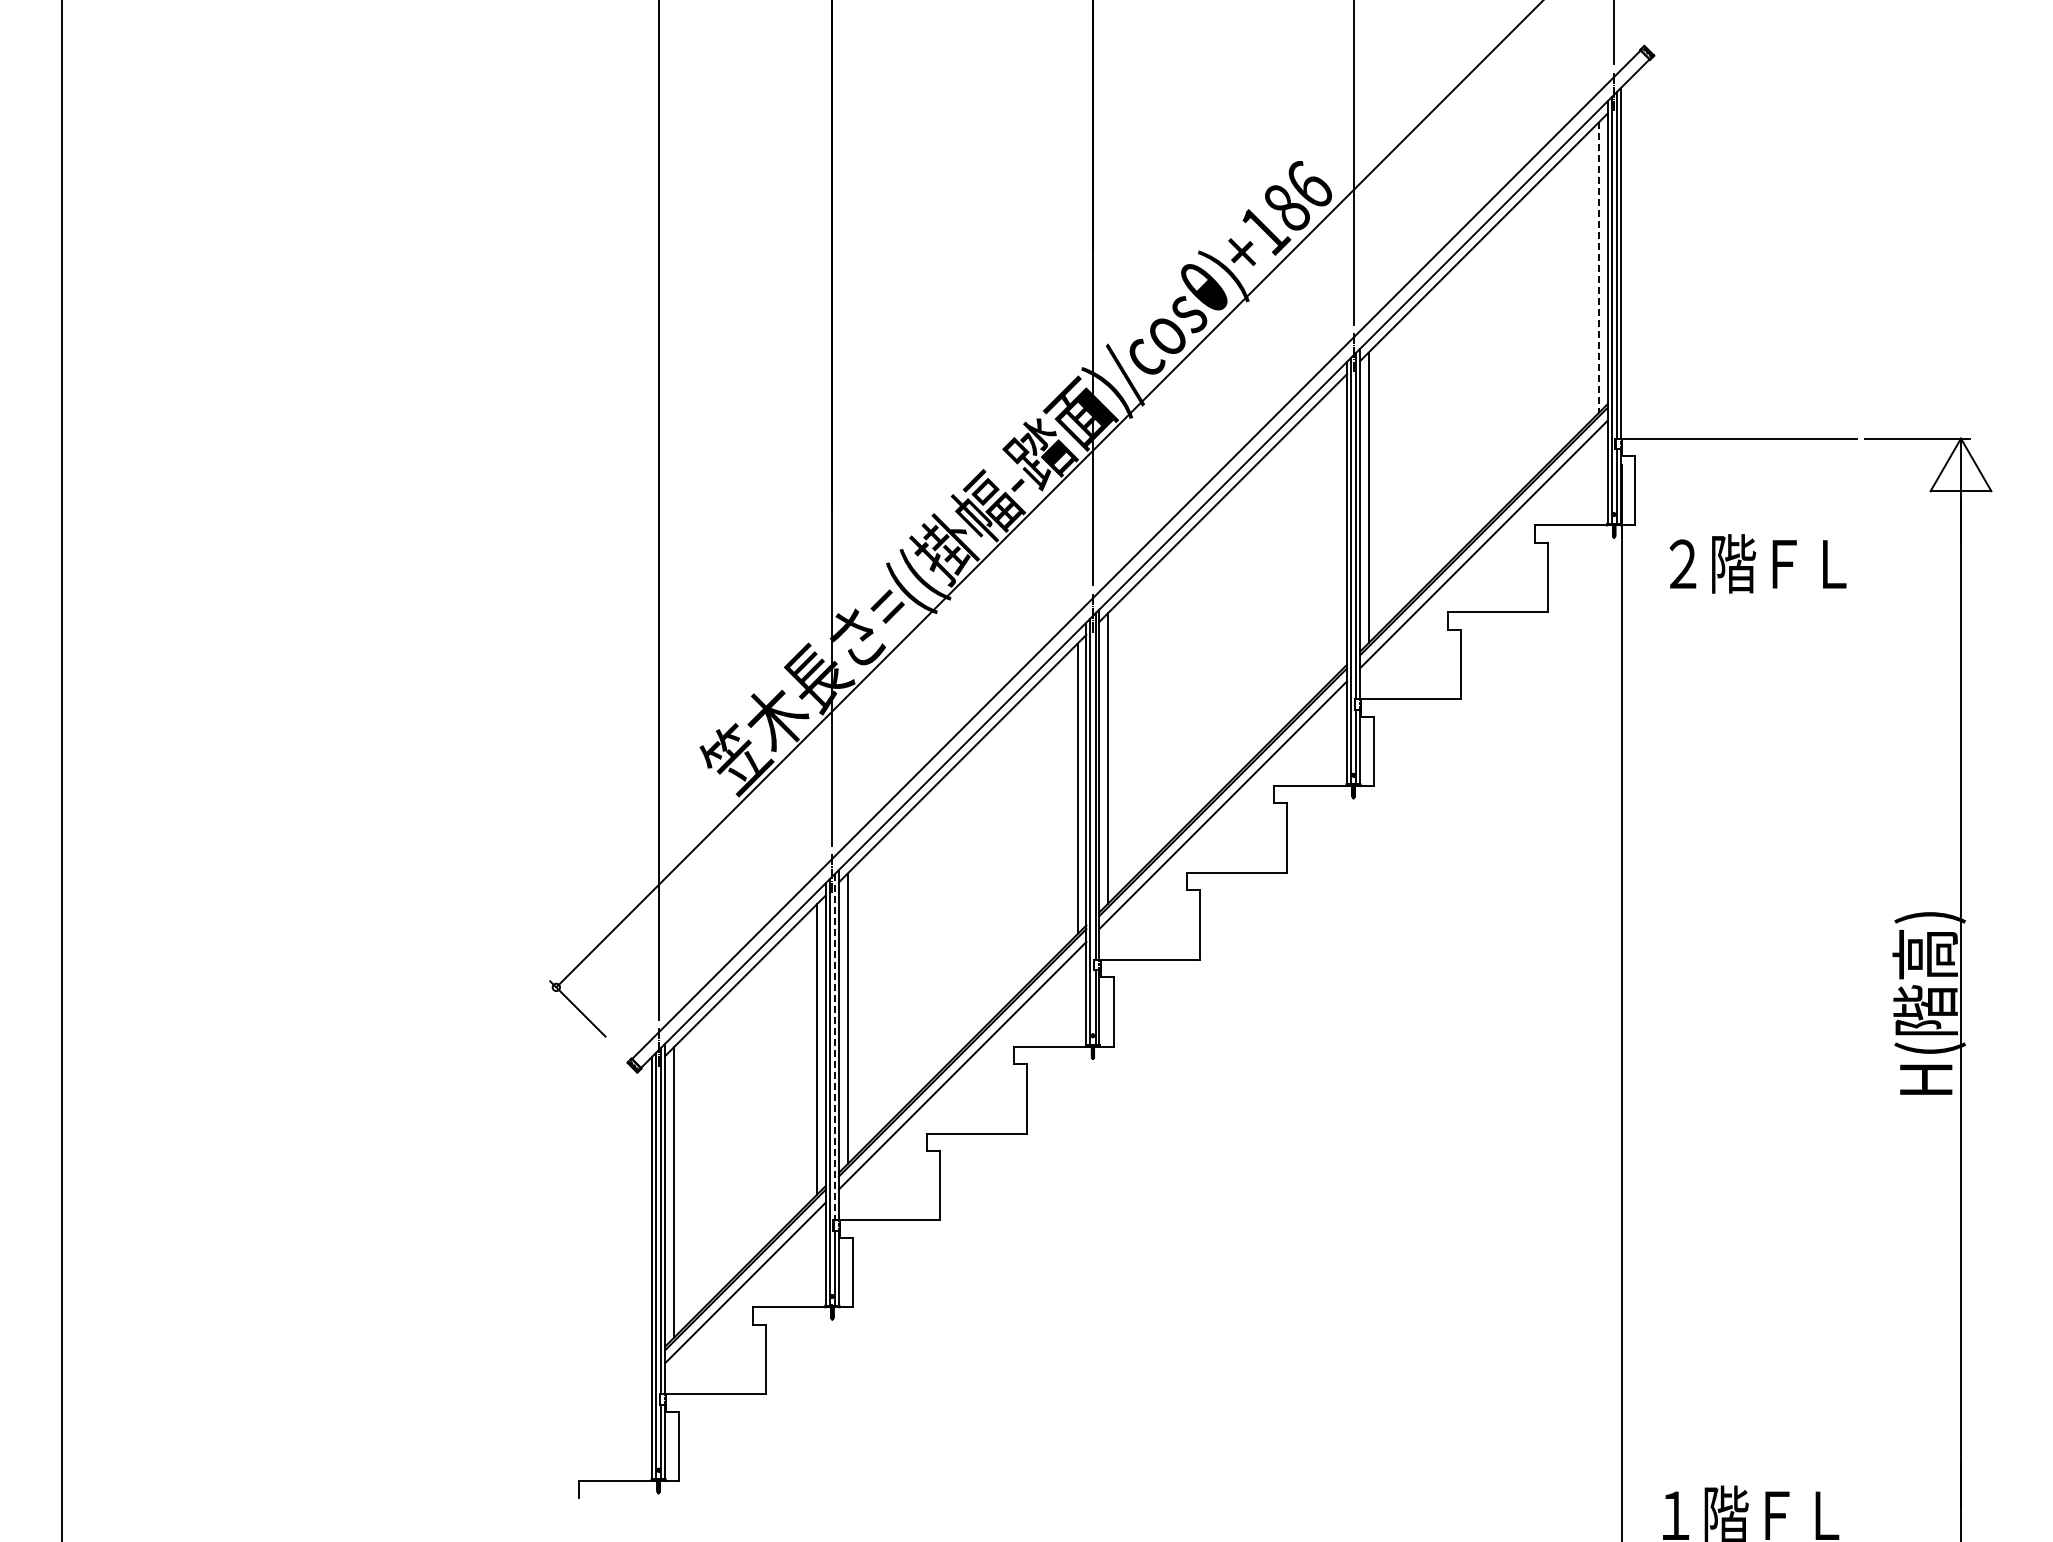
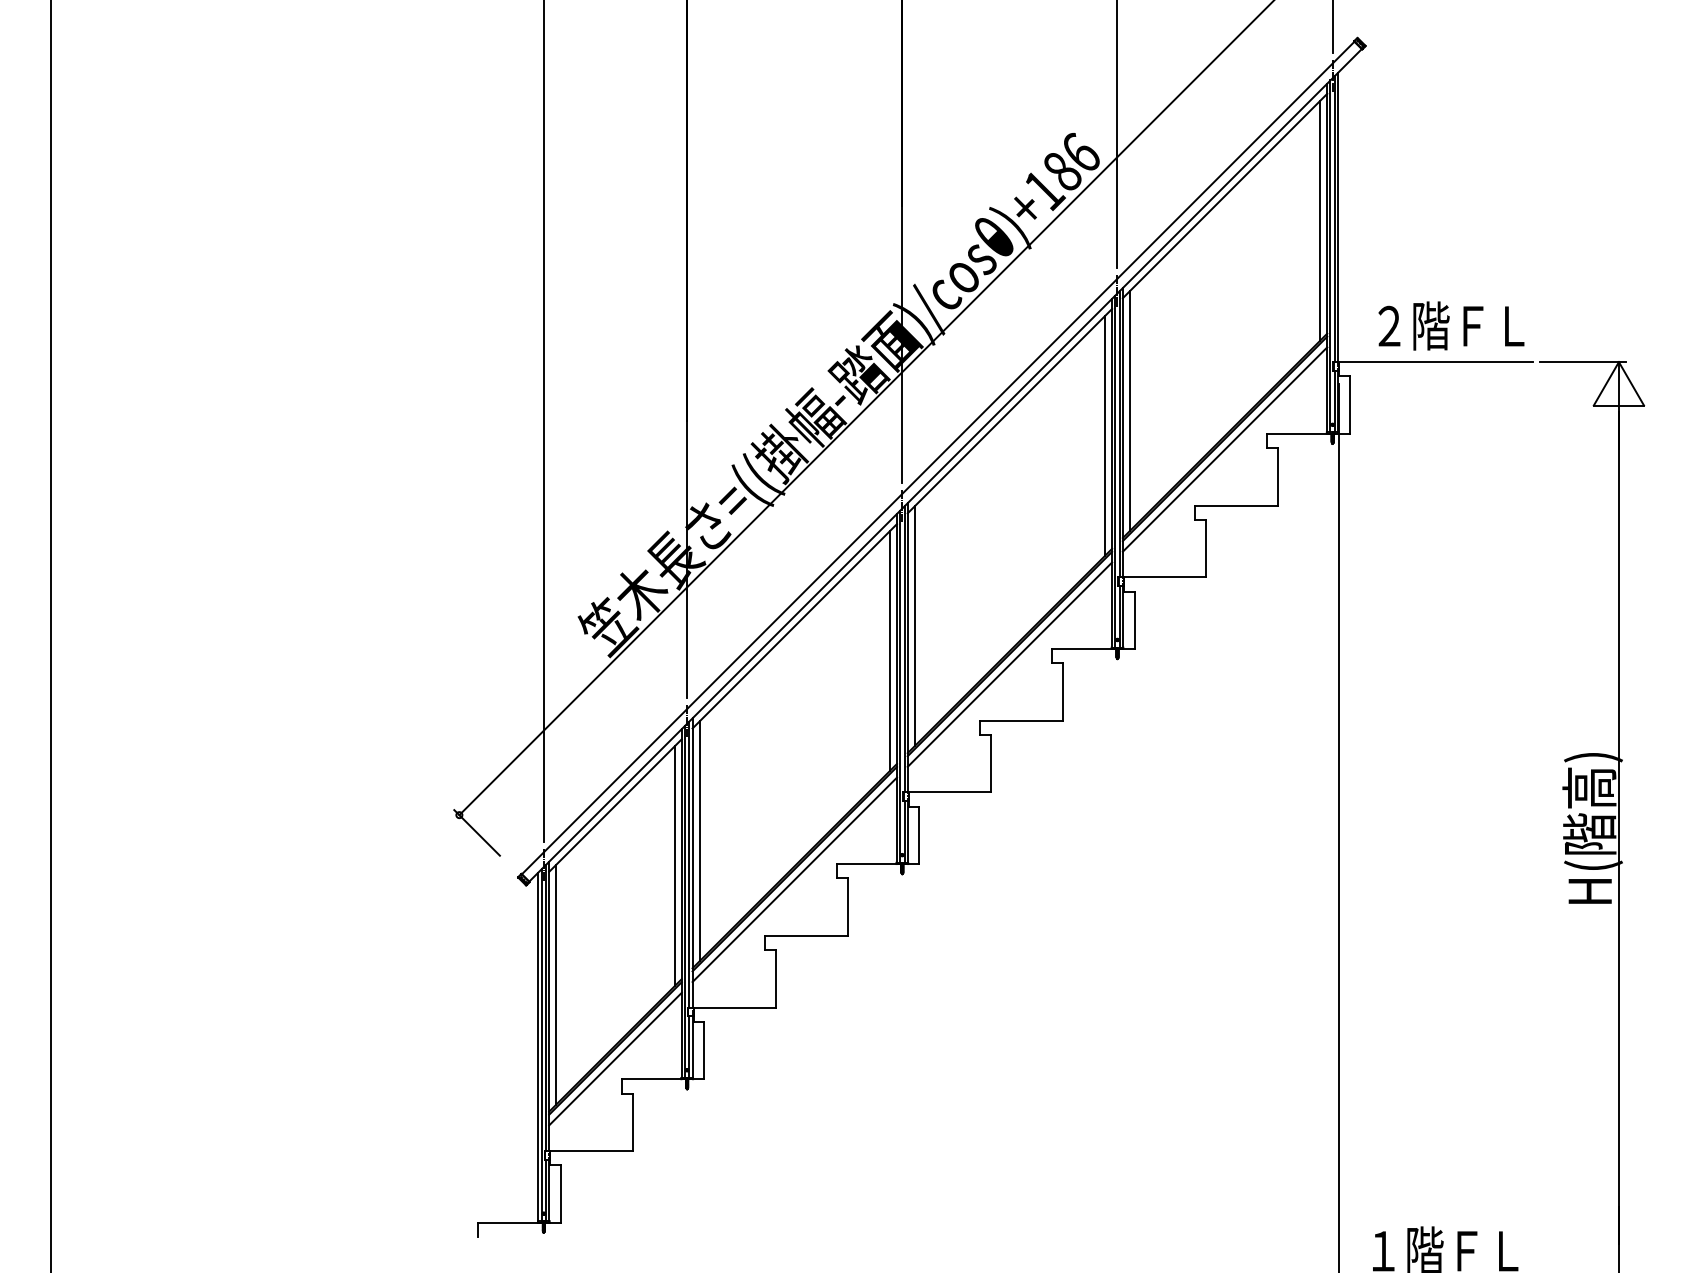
line: (1598, 268) -> (1319, 221), dashed -> solid
line: (1338, 527) -> (1105, 435), added
text: (1757, 563) -> (1450, 325), moved
line: (834, 1047) -> (689, 864), dashed -> solid

